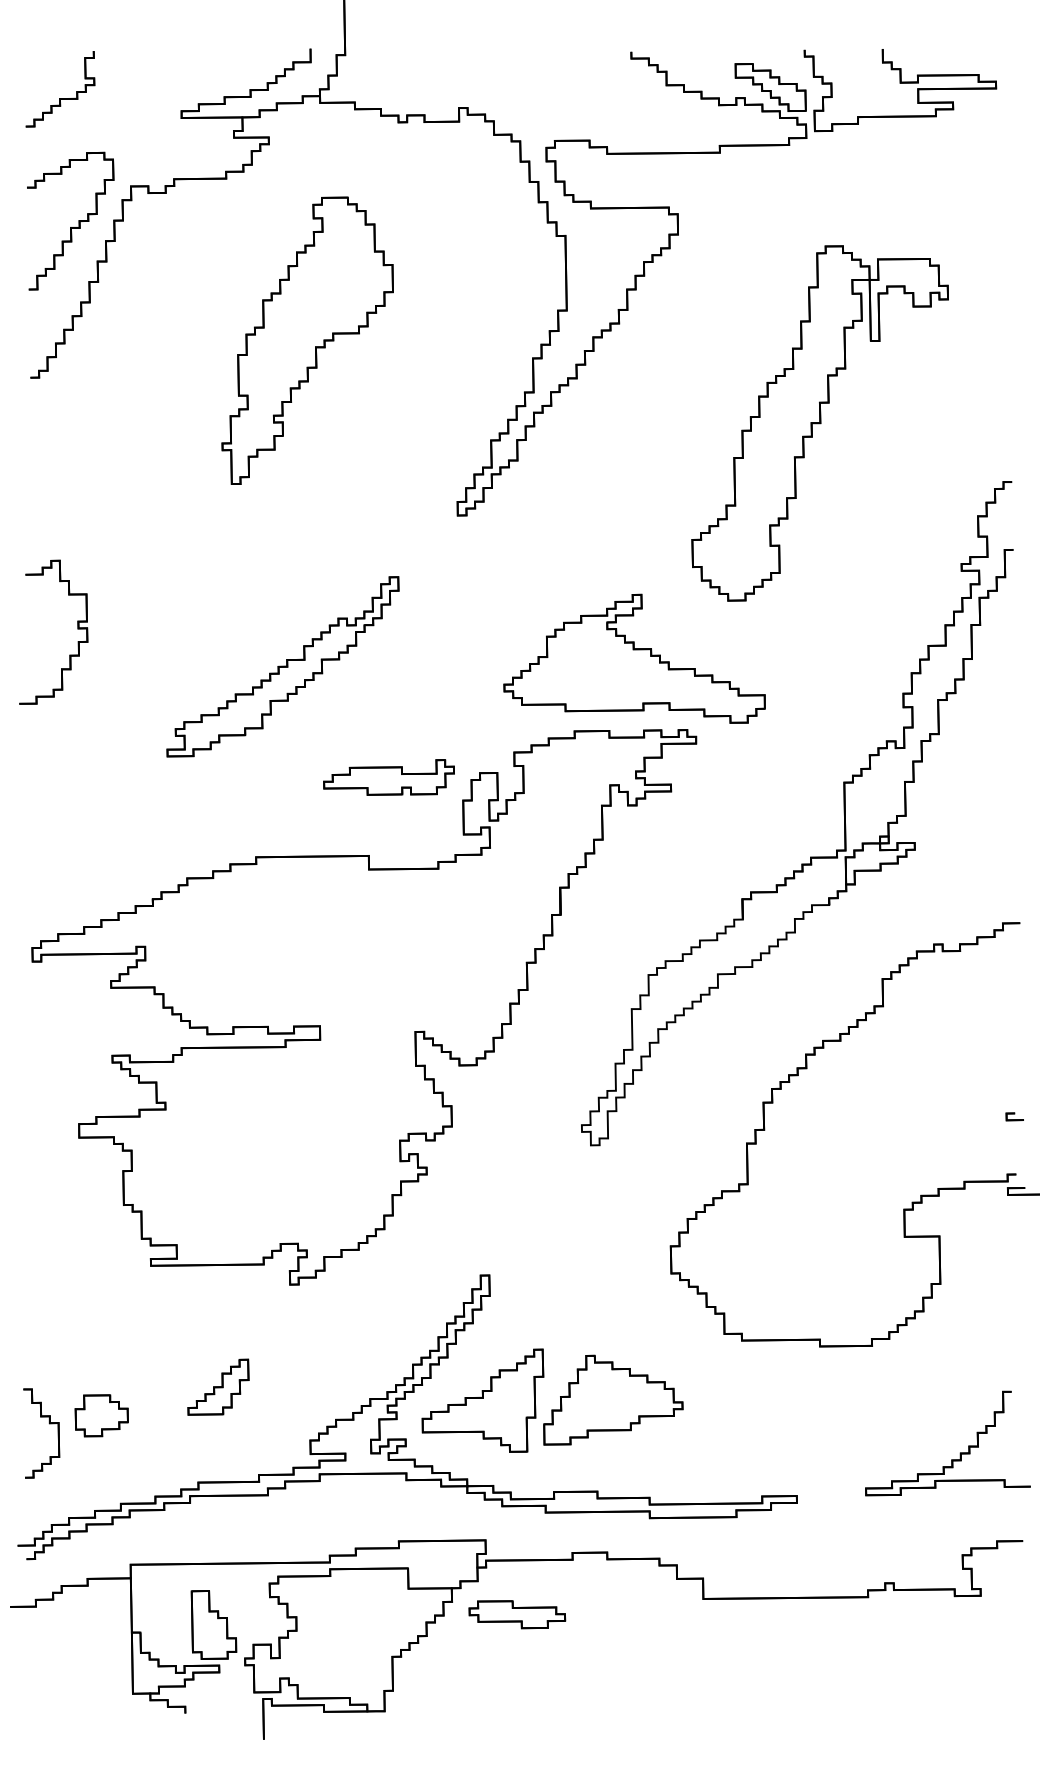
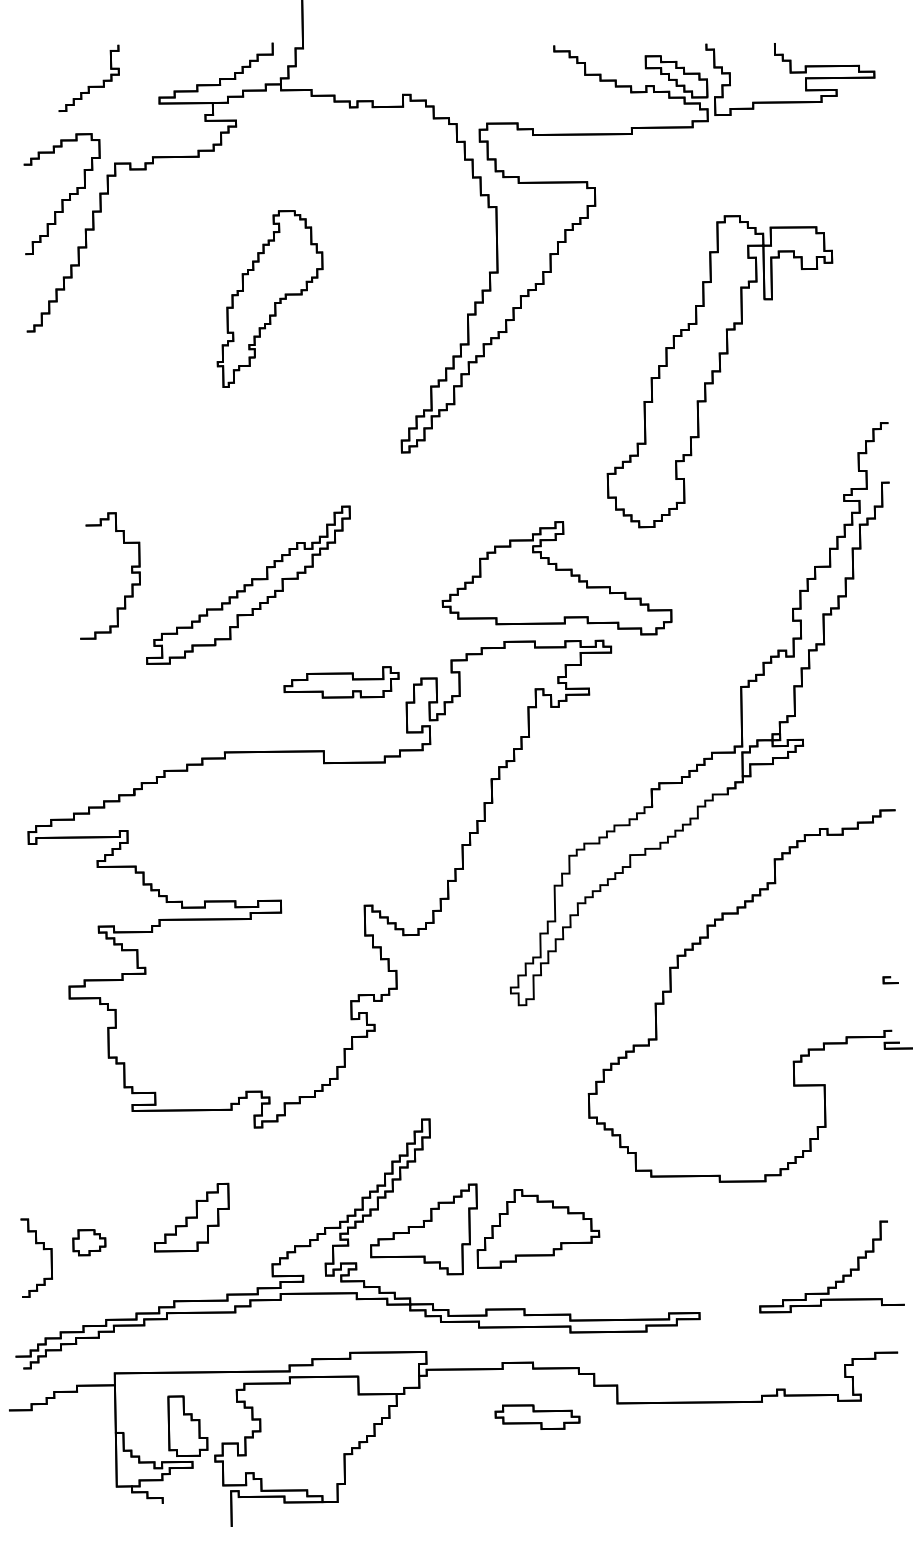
part: (60, 98) -> (89, 86), moved
part: (307, 340) -> (269, 298), size x0.7
part: (77, 629) -> (131, 573), moved
part: (218, 1386) -> (191, 1216), size x1.4
part: (101, 1415) -> (89, 1242), size x0.7
part: (517, 1614) -> (537, 1417), moved

